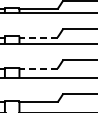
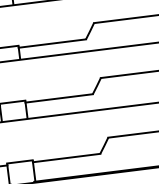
line: (38, 37) -> (52, 43), dashed -> solid
line: (38, 68) -> (59, 98), dashed -> solid

